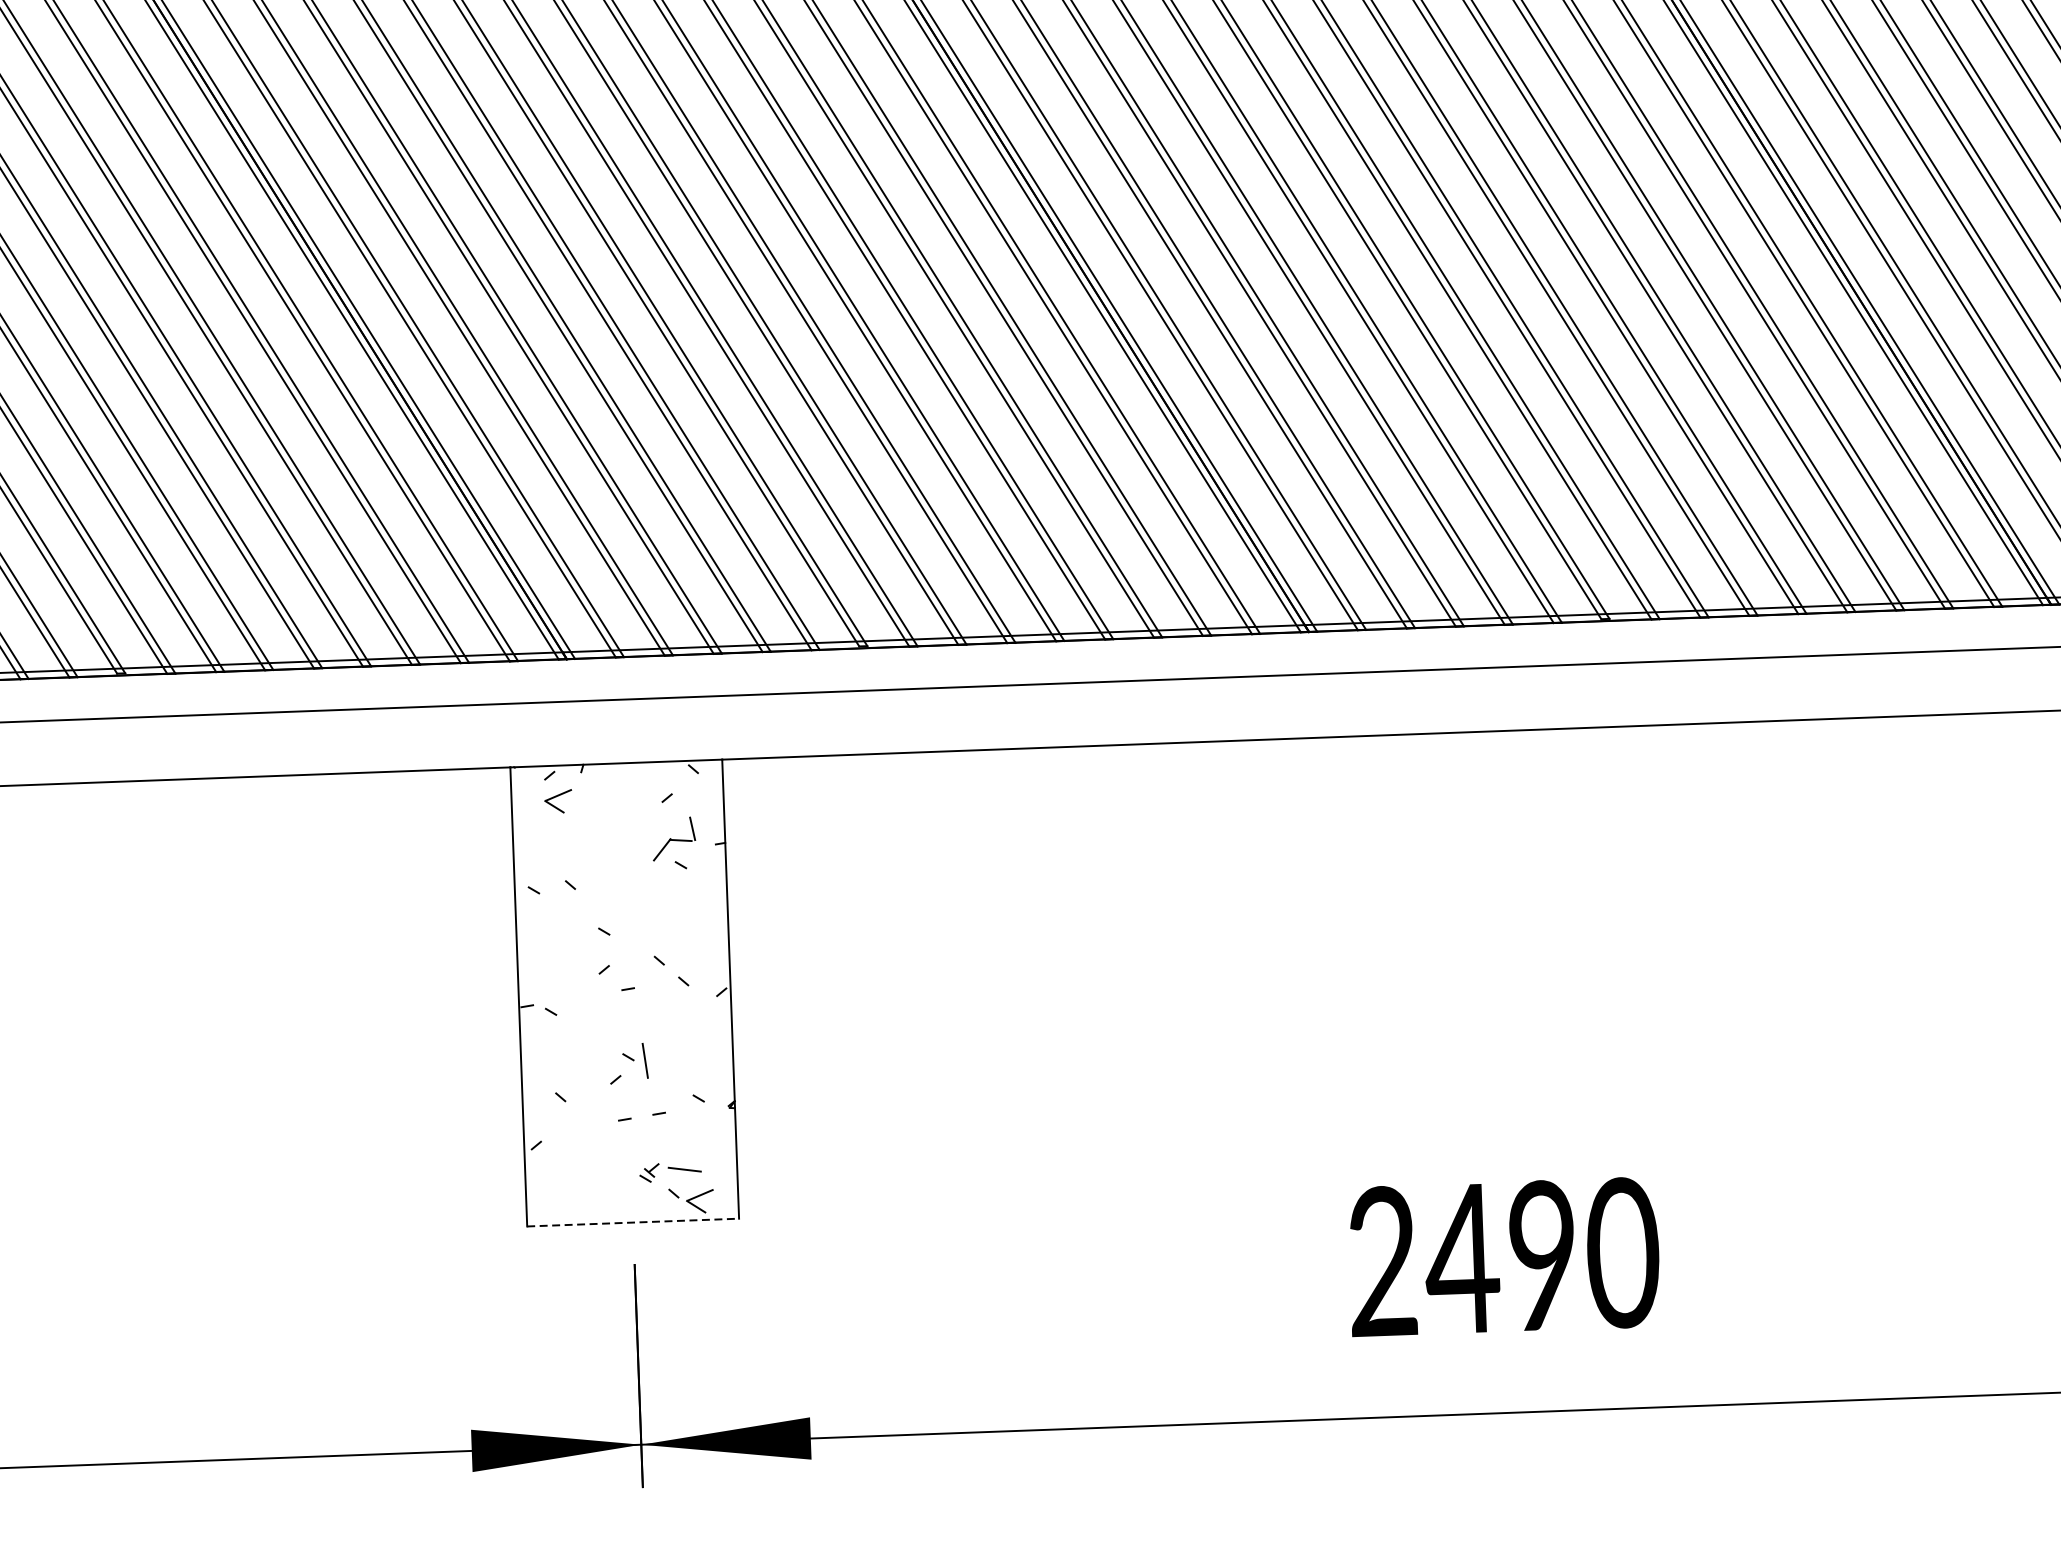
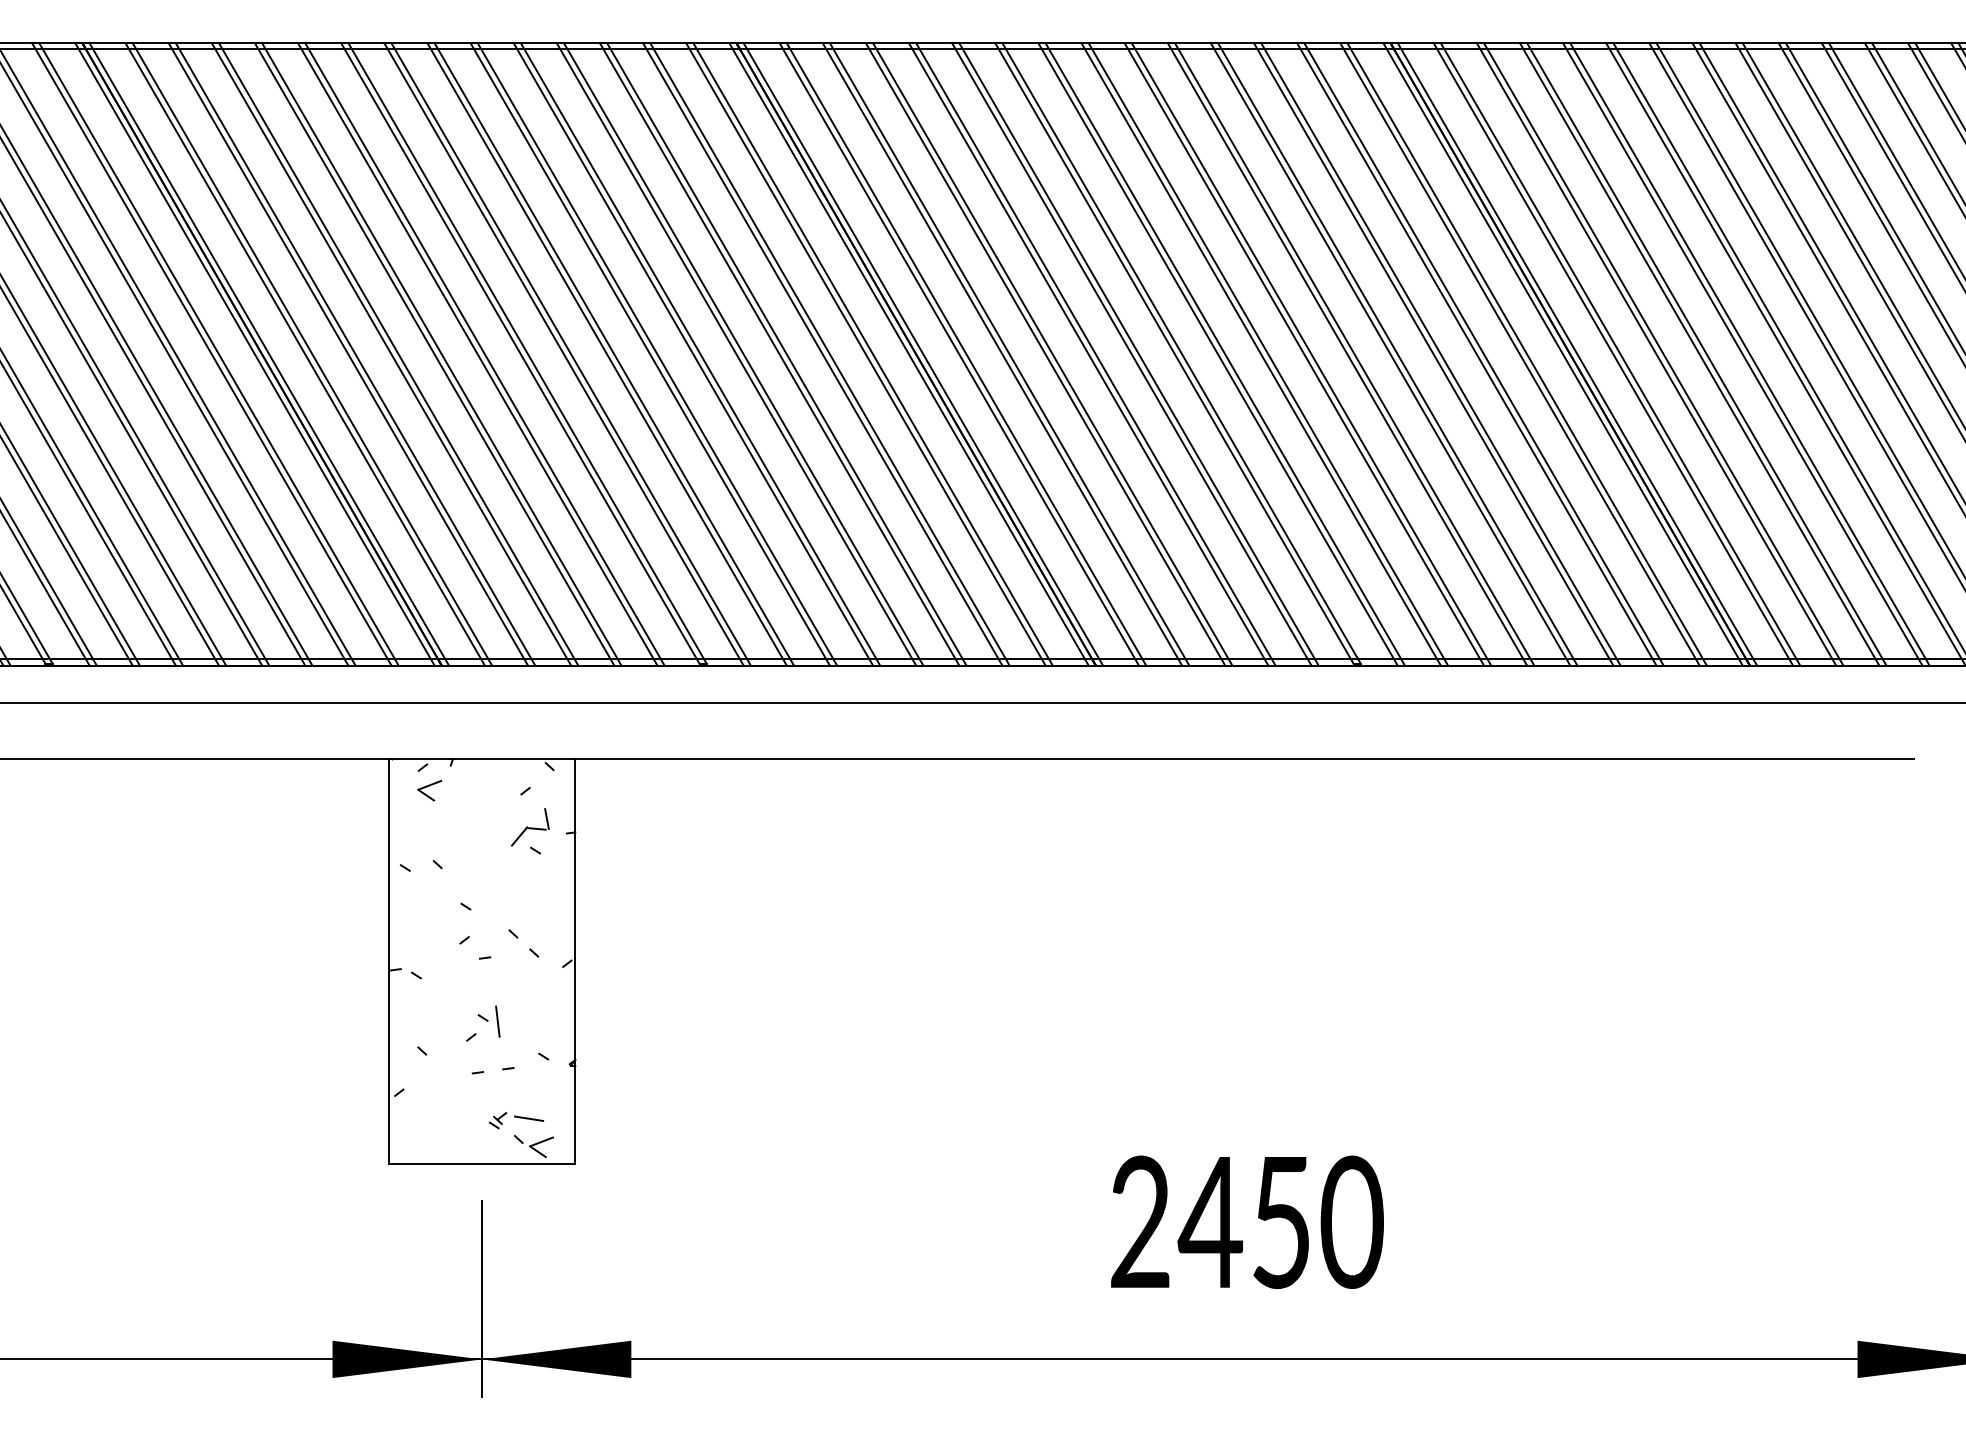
line: (633, 1222) -> (482, 1163), dashed -> solid
text: (1542, 1256) -> (1281, 1222), 2490 -> 2450

